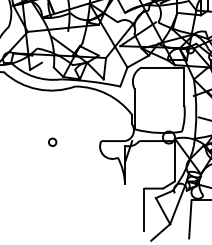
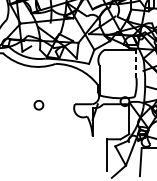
line: (184, 86) -> (136, 63), solid -> dashed
circle: (52, 141) -> (38, 104), size x1.6

